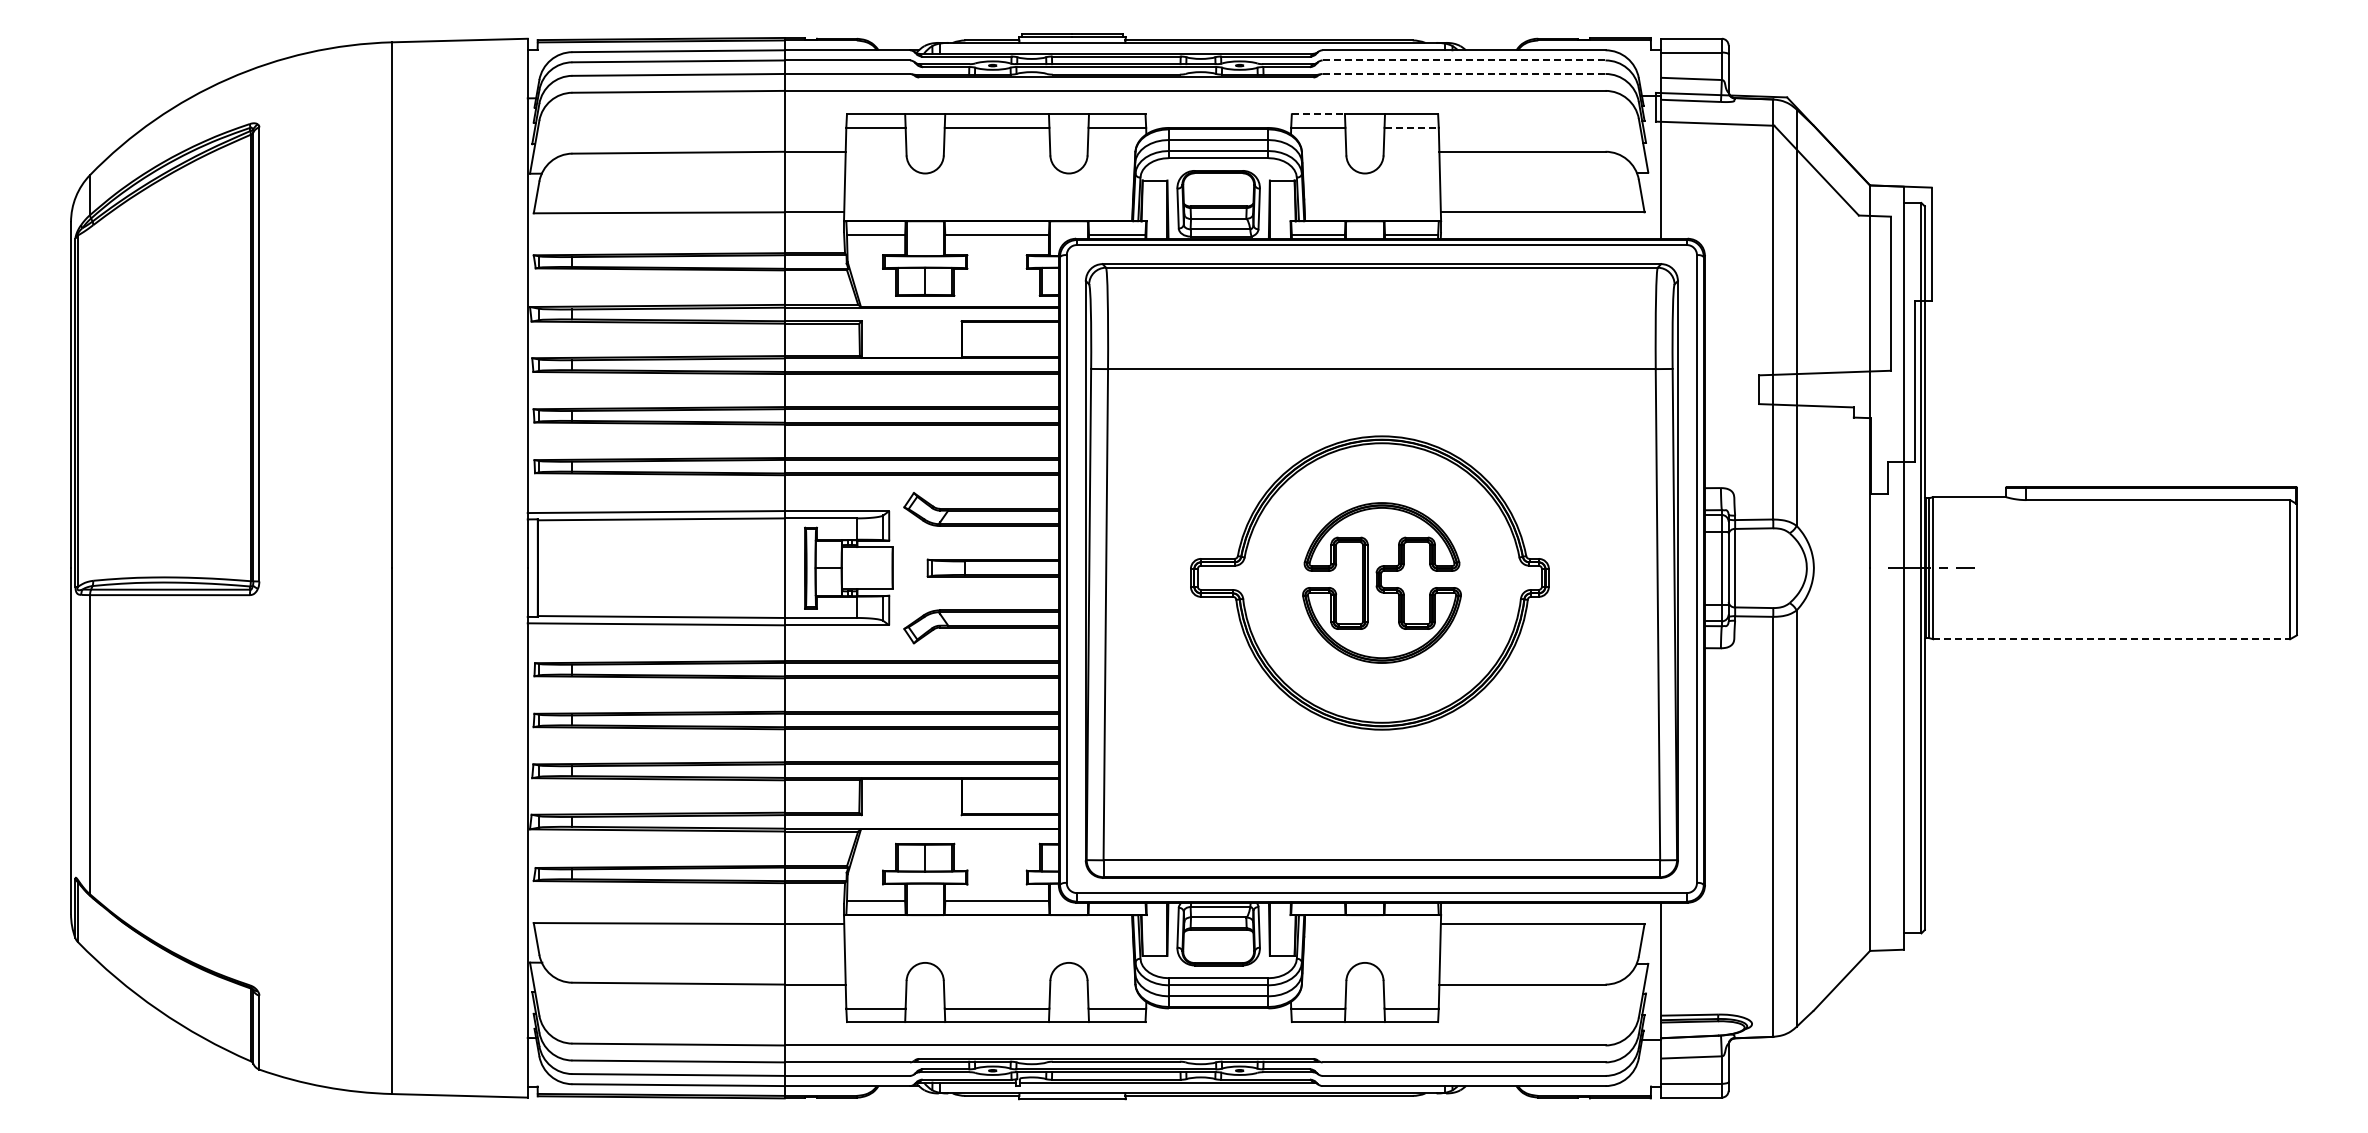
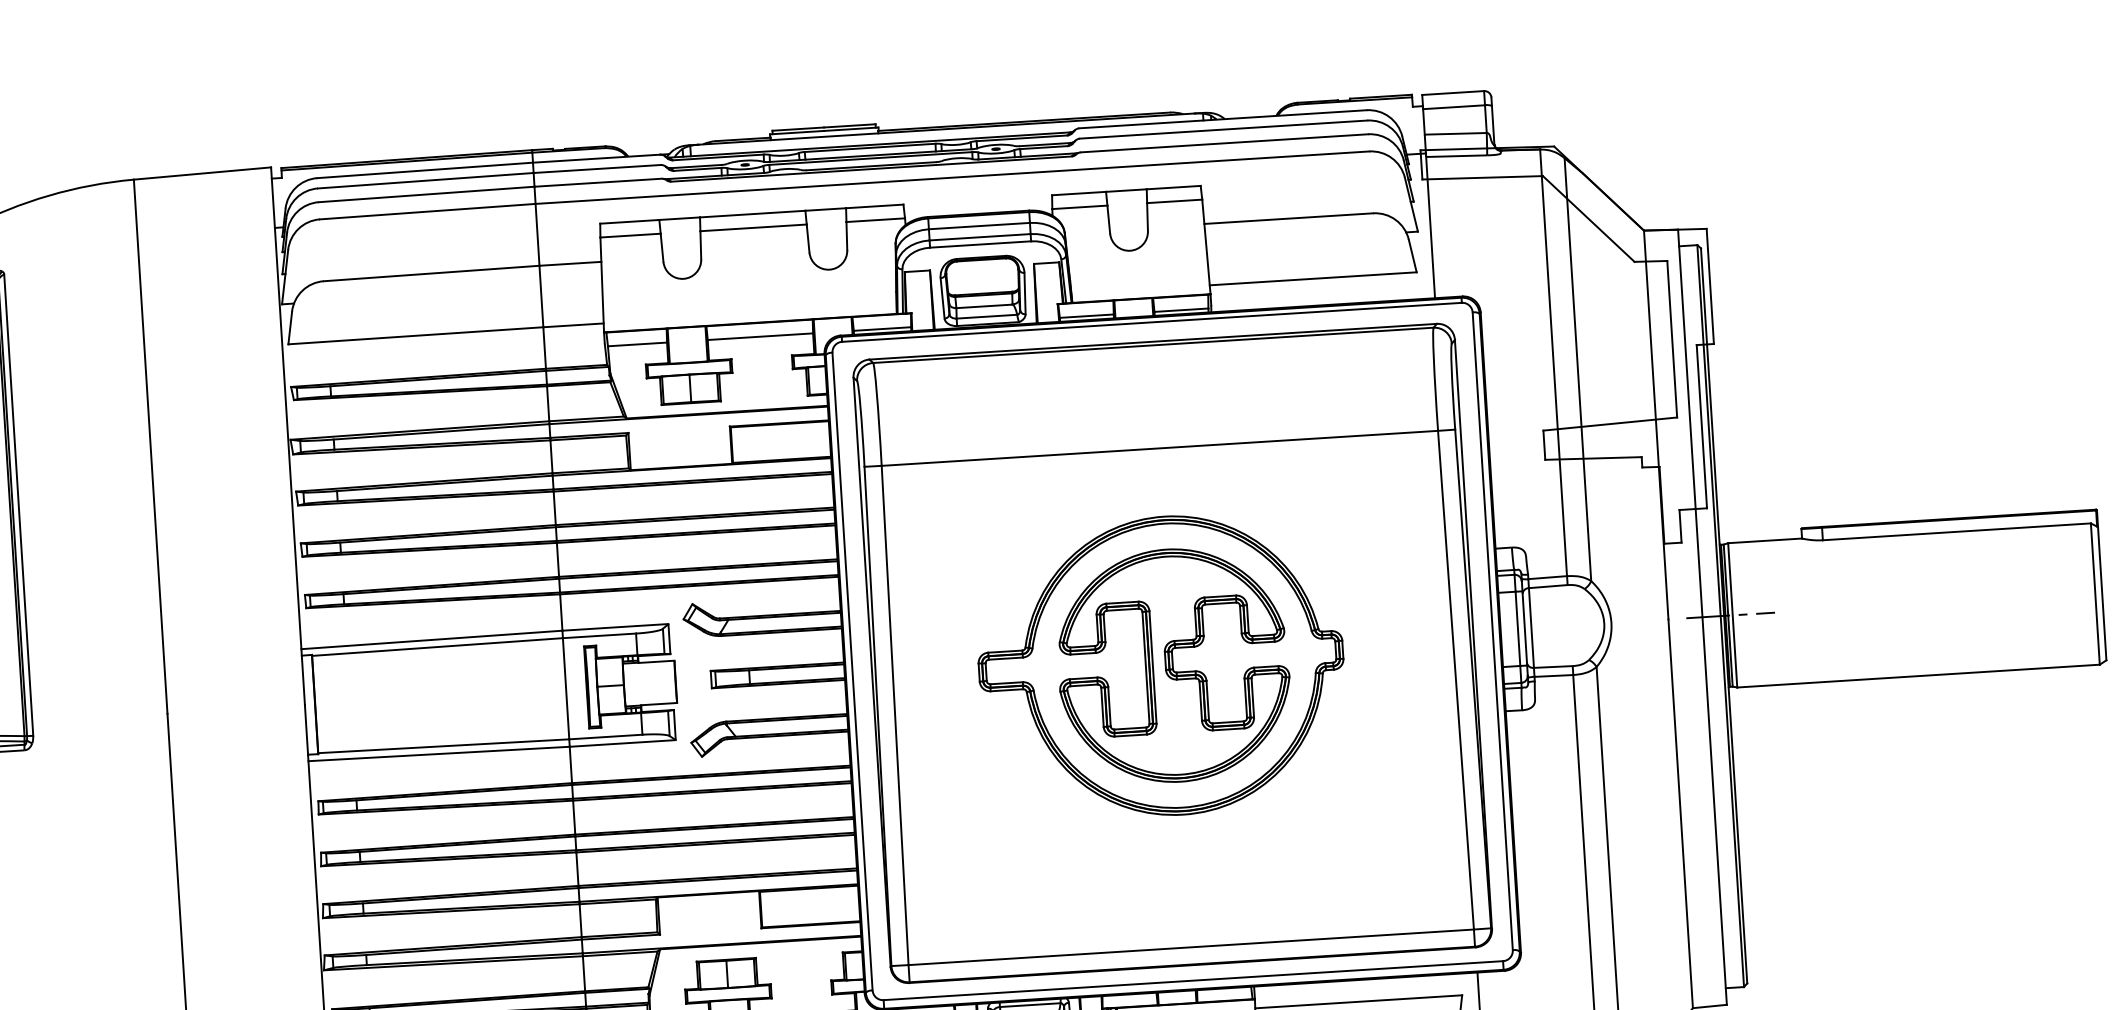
line: (1464, 60) -> (1224, 129), dashed -> solid
line: (1464, 73) -> (1224, 142), dashed -> solid
line: (1318, 114) -> (1079, 193), dashed -> solid
line: (1412, 127) -> (1175, 200), dashed -> solid
part: (1381, 582) -> (1173, 665), size x1.43
line: (2112, 639) -> (1919, 676), dashed -> solid

